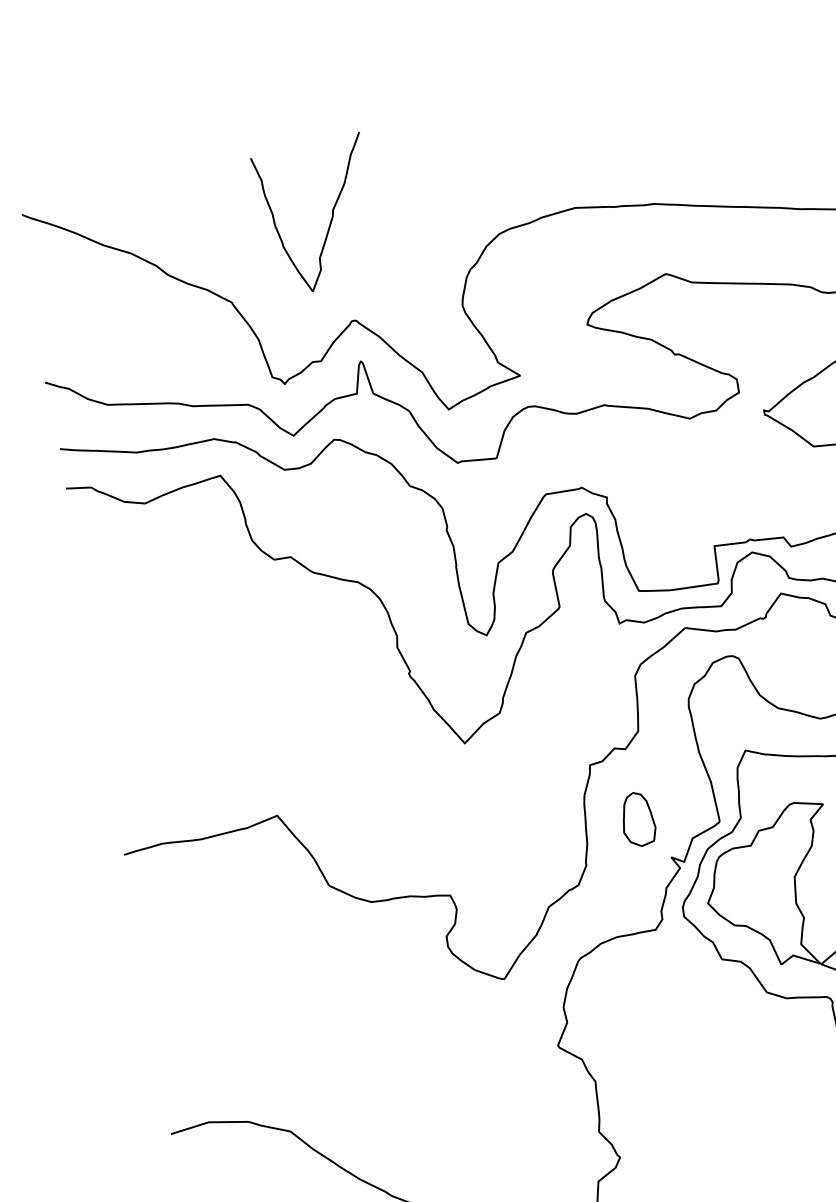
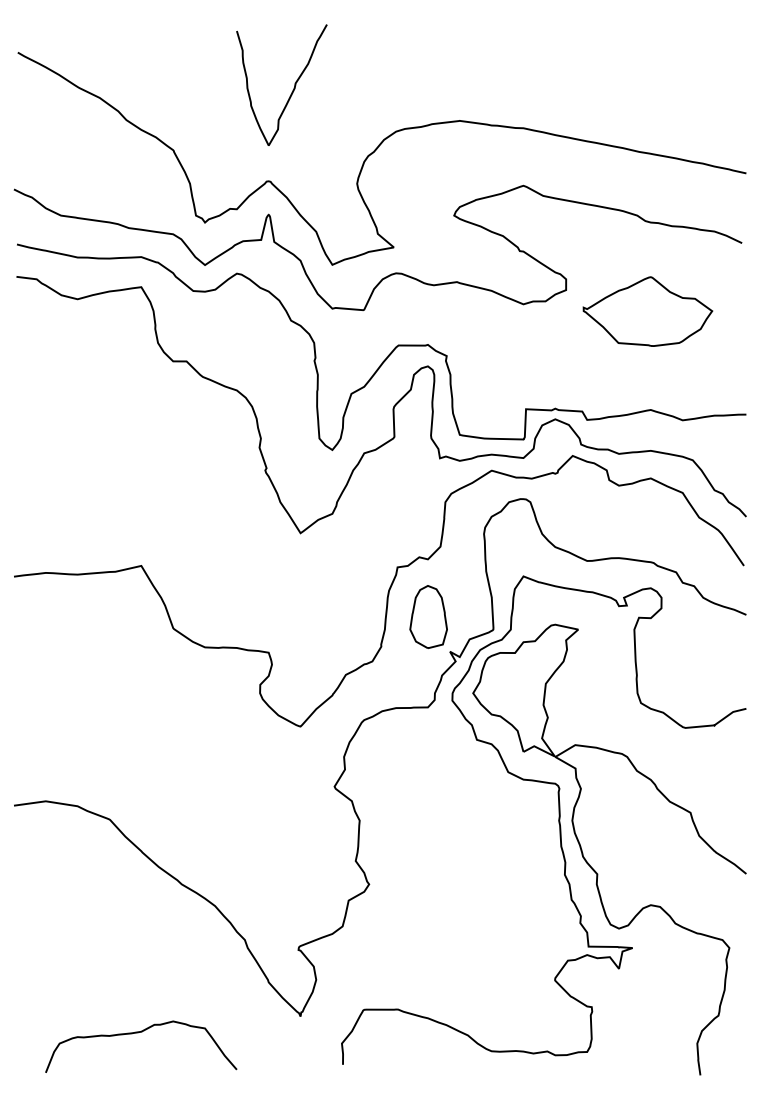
curve: (331, 215) -> (293, 87), moved
part: (637, 818) -> (428, 616), size x1.43

